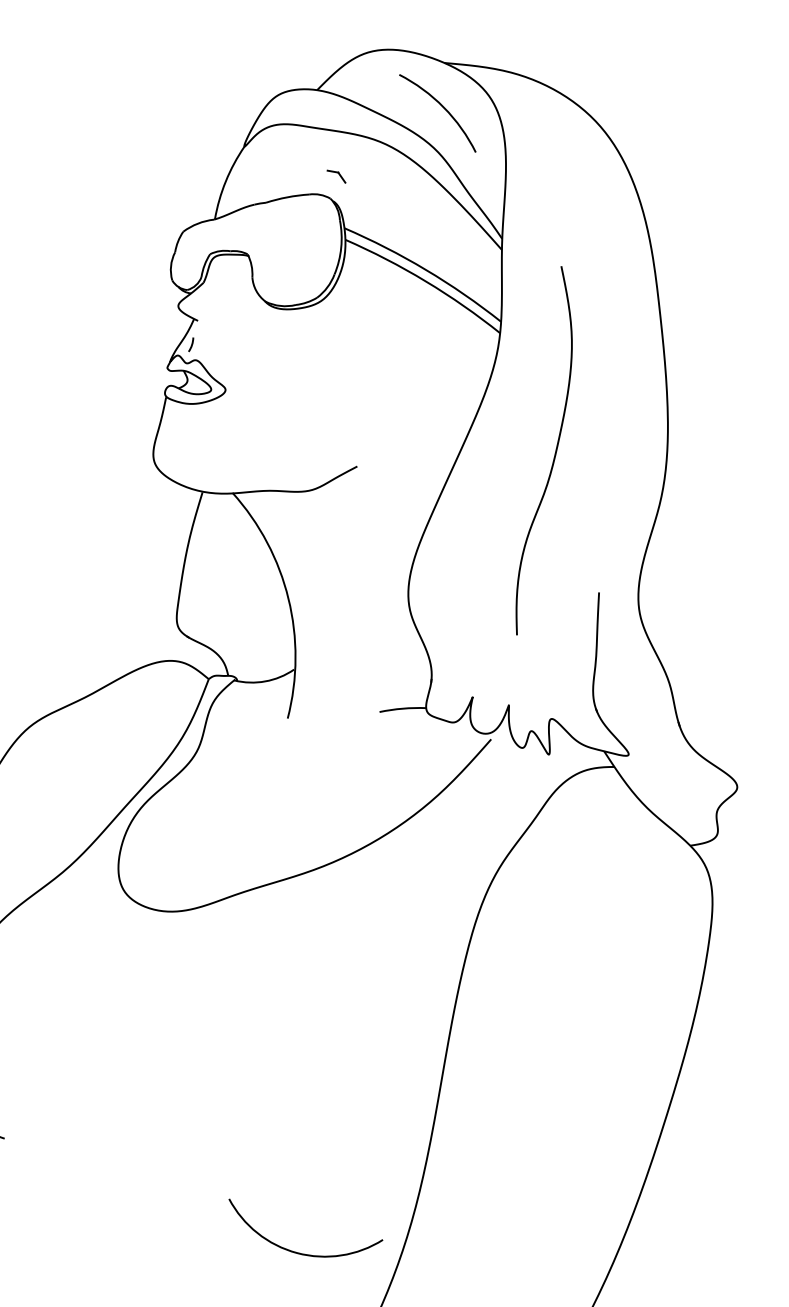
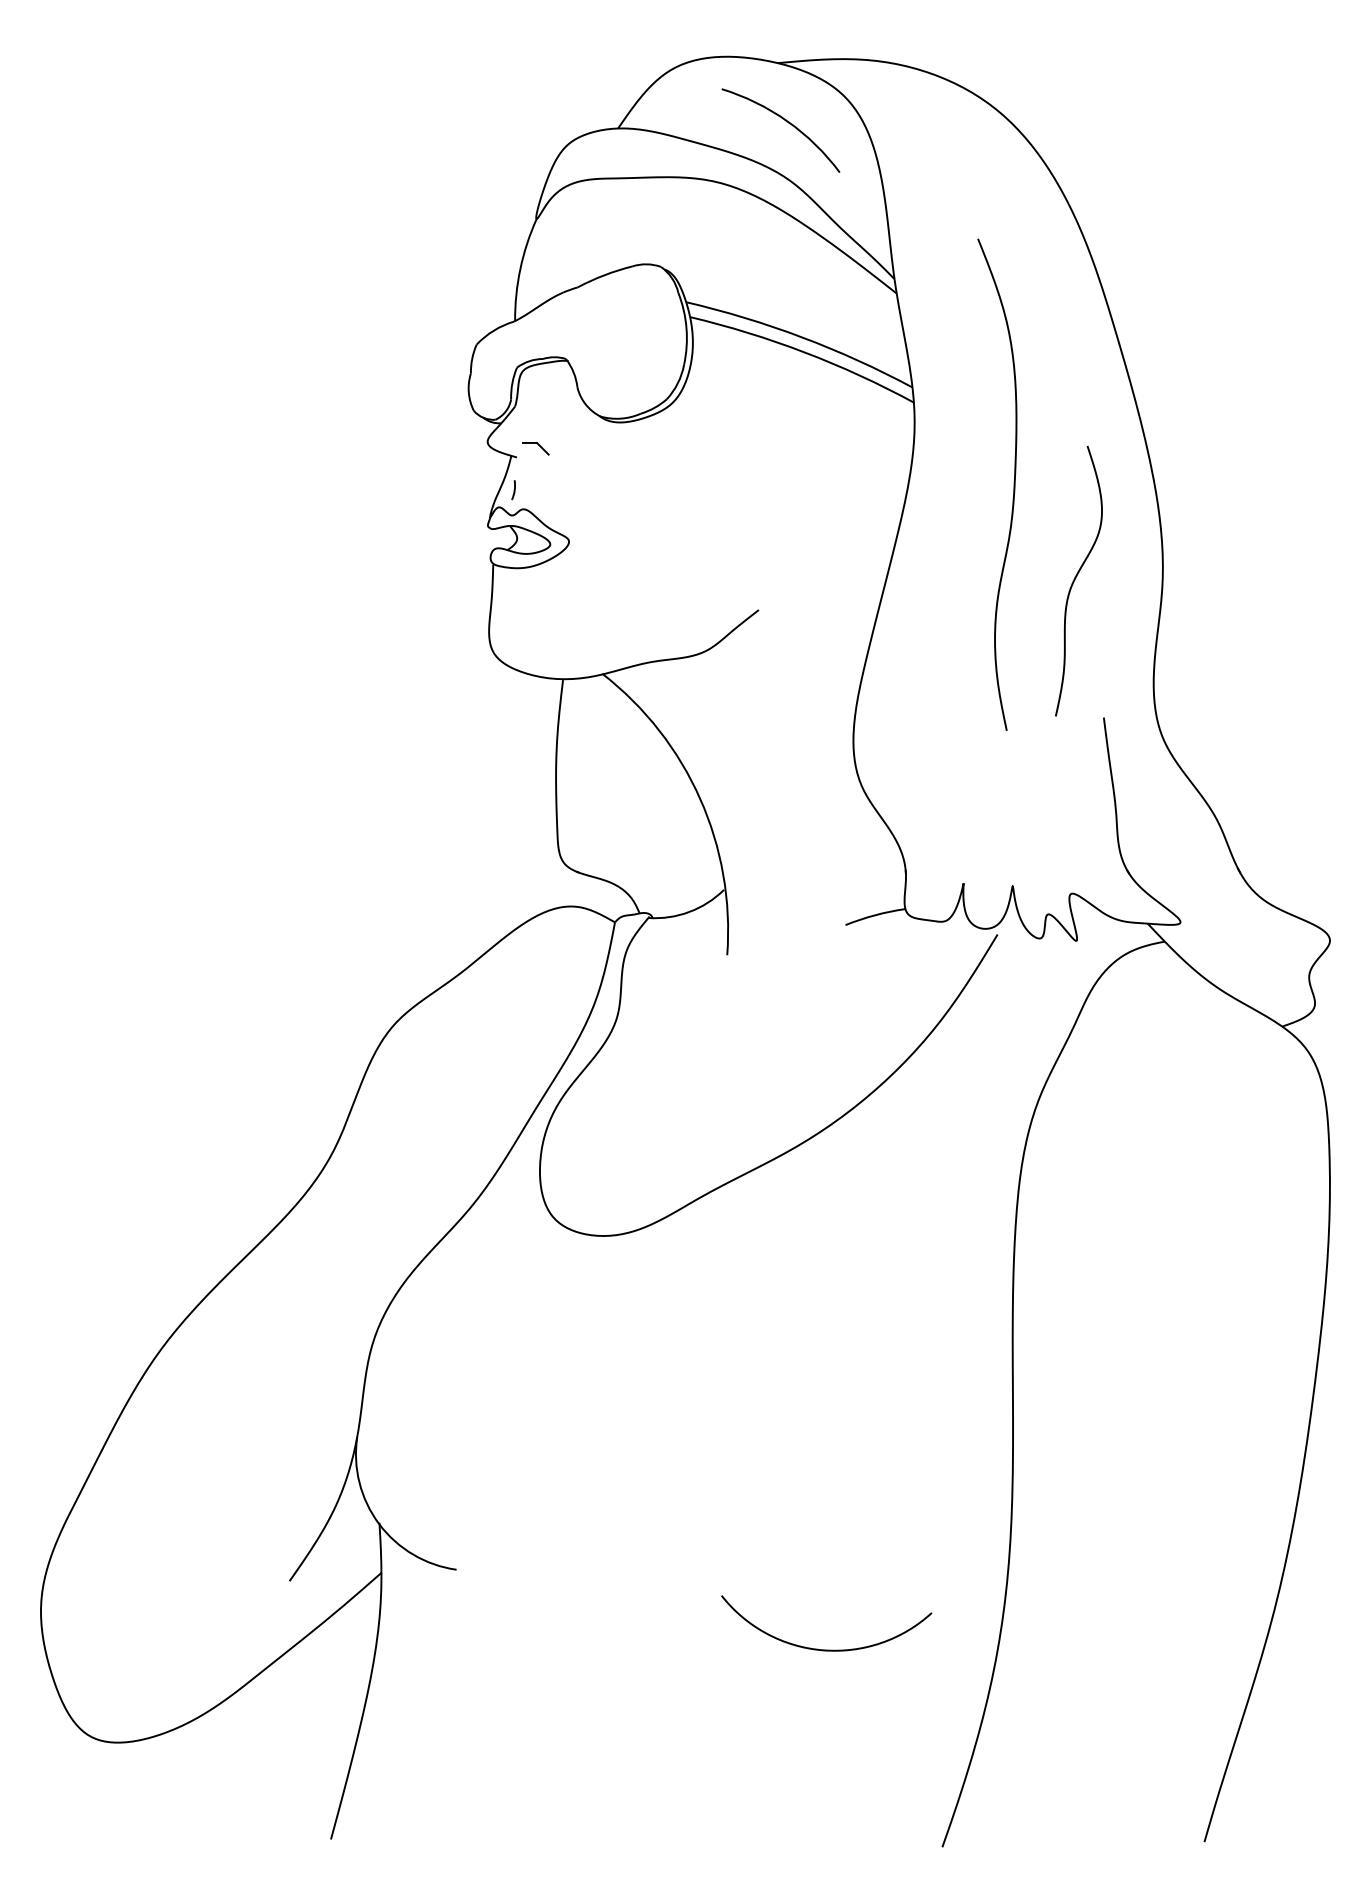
part: (336, 176) -> (535, 448), moved
curve: (554, 453) -> (1013, 484), moved
curve: (596, 486) -> (1075, 580), added
arc: (299, 1252) -> (826, 1649), moved

